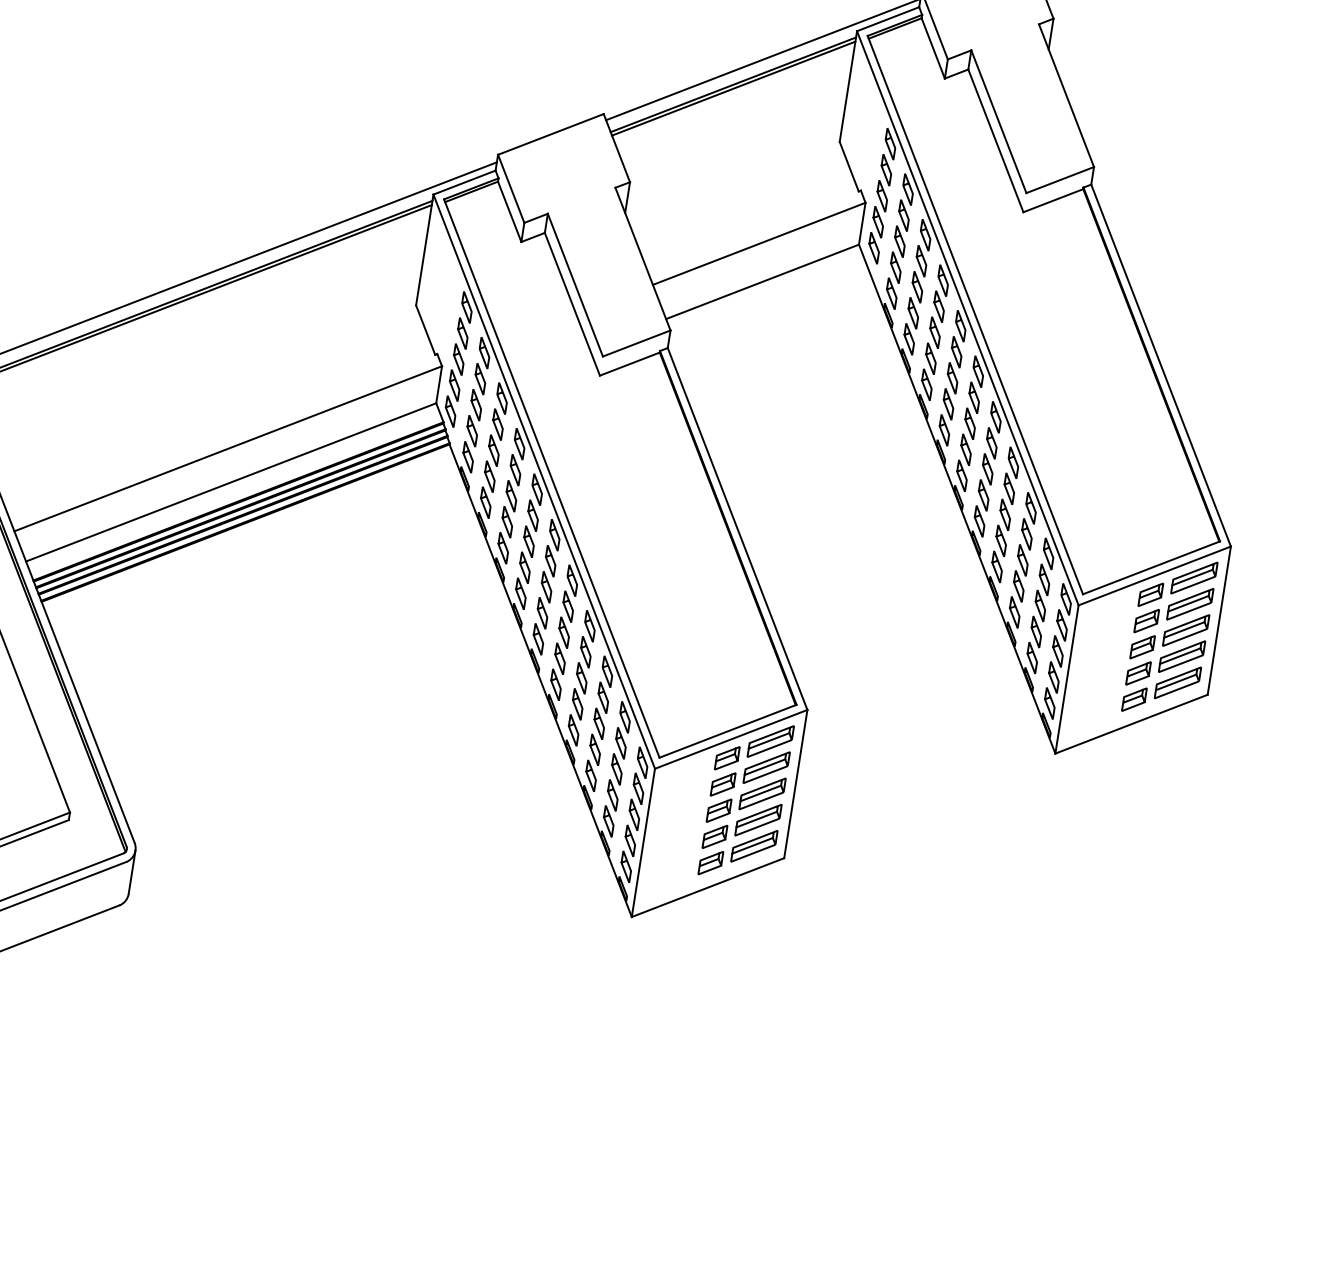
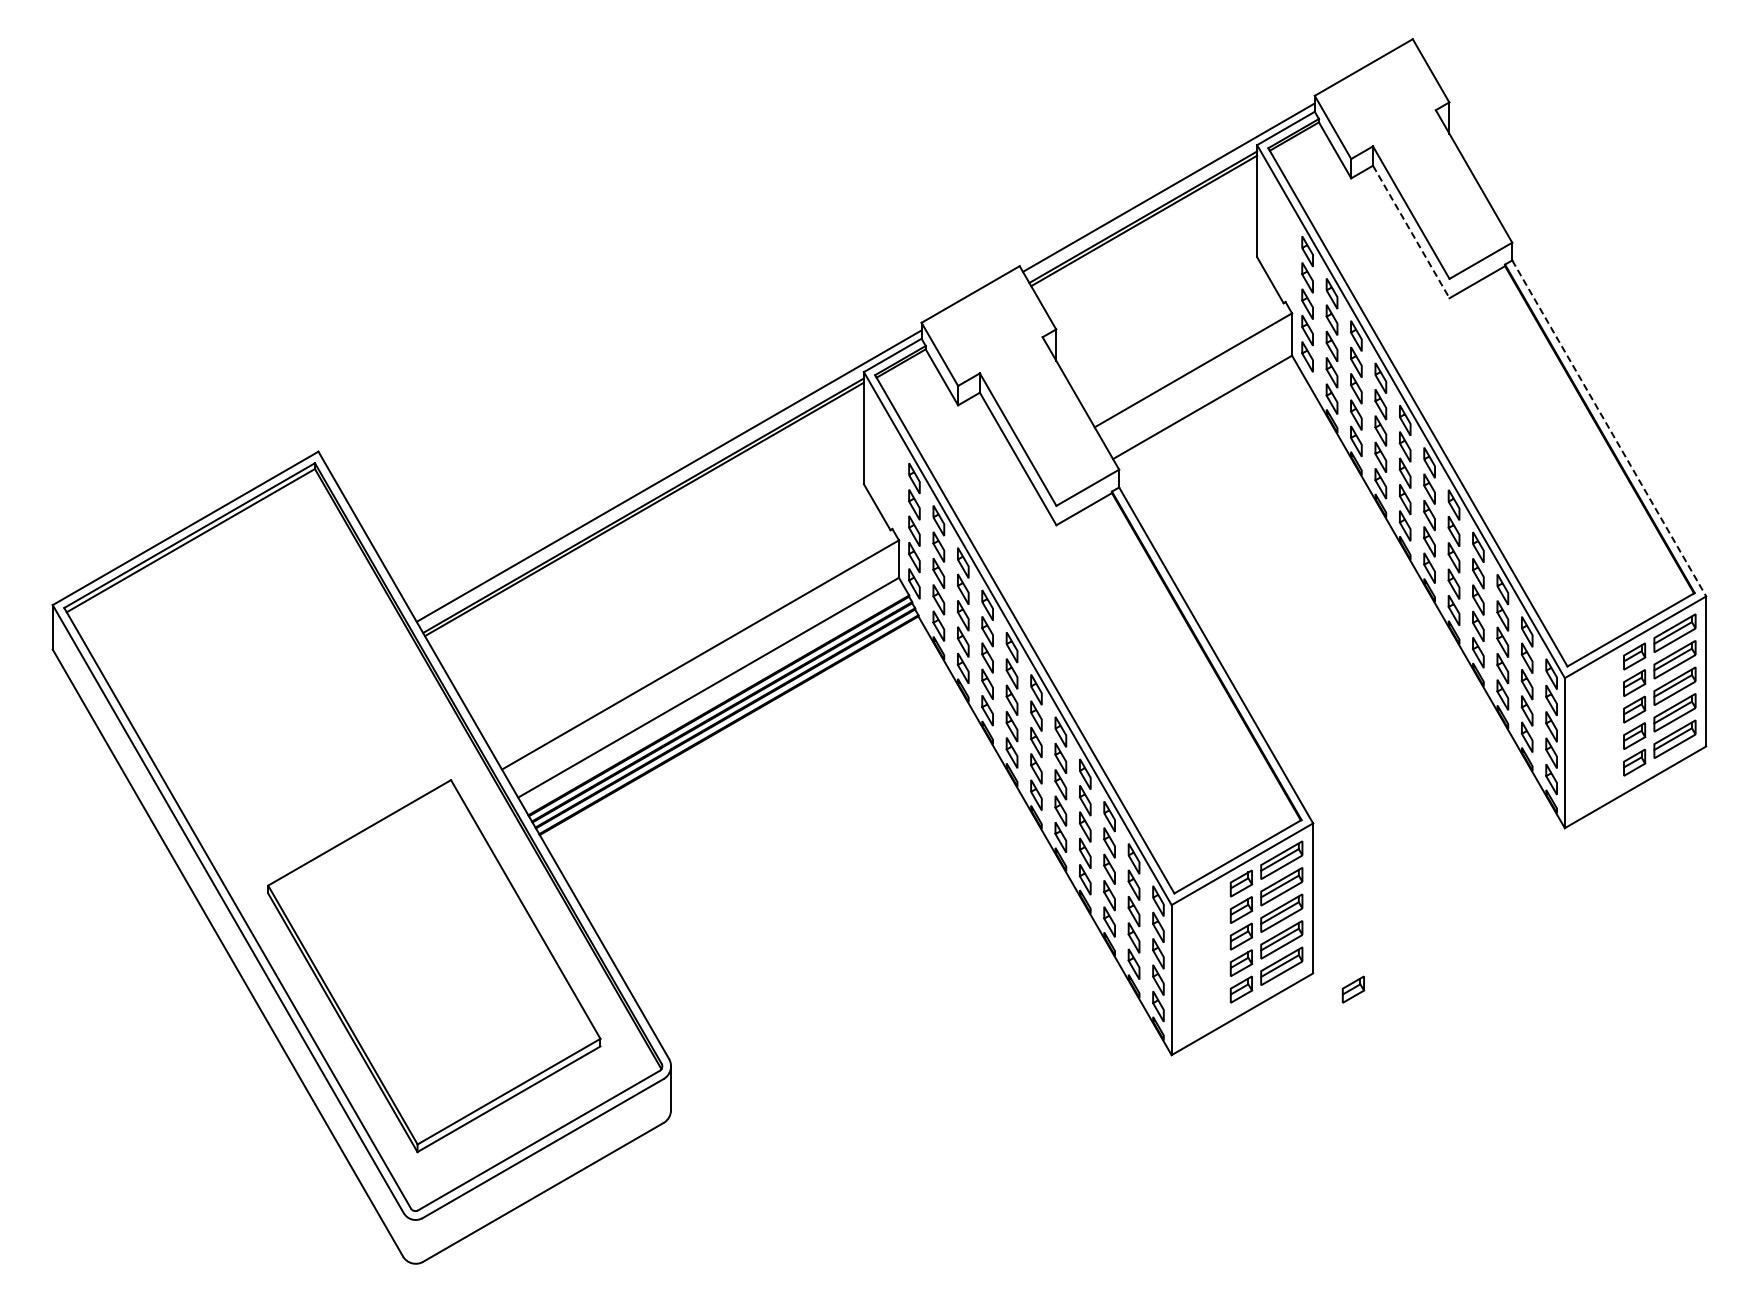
line: (996, 141) -> (1411, 232), solid -> dashed
line: (1161, 365) -> (1609, 428), solid -> dashed
part: (821, 880) -> (1353, 989), added

